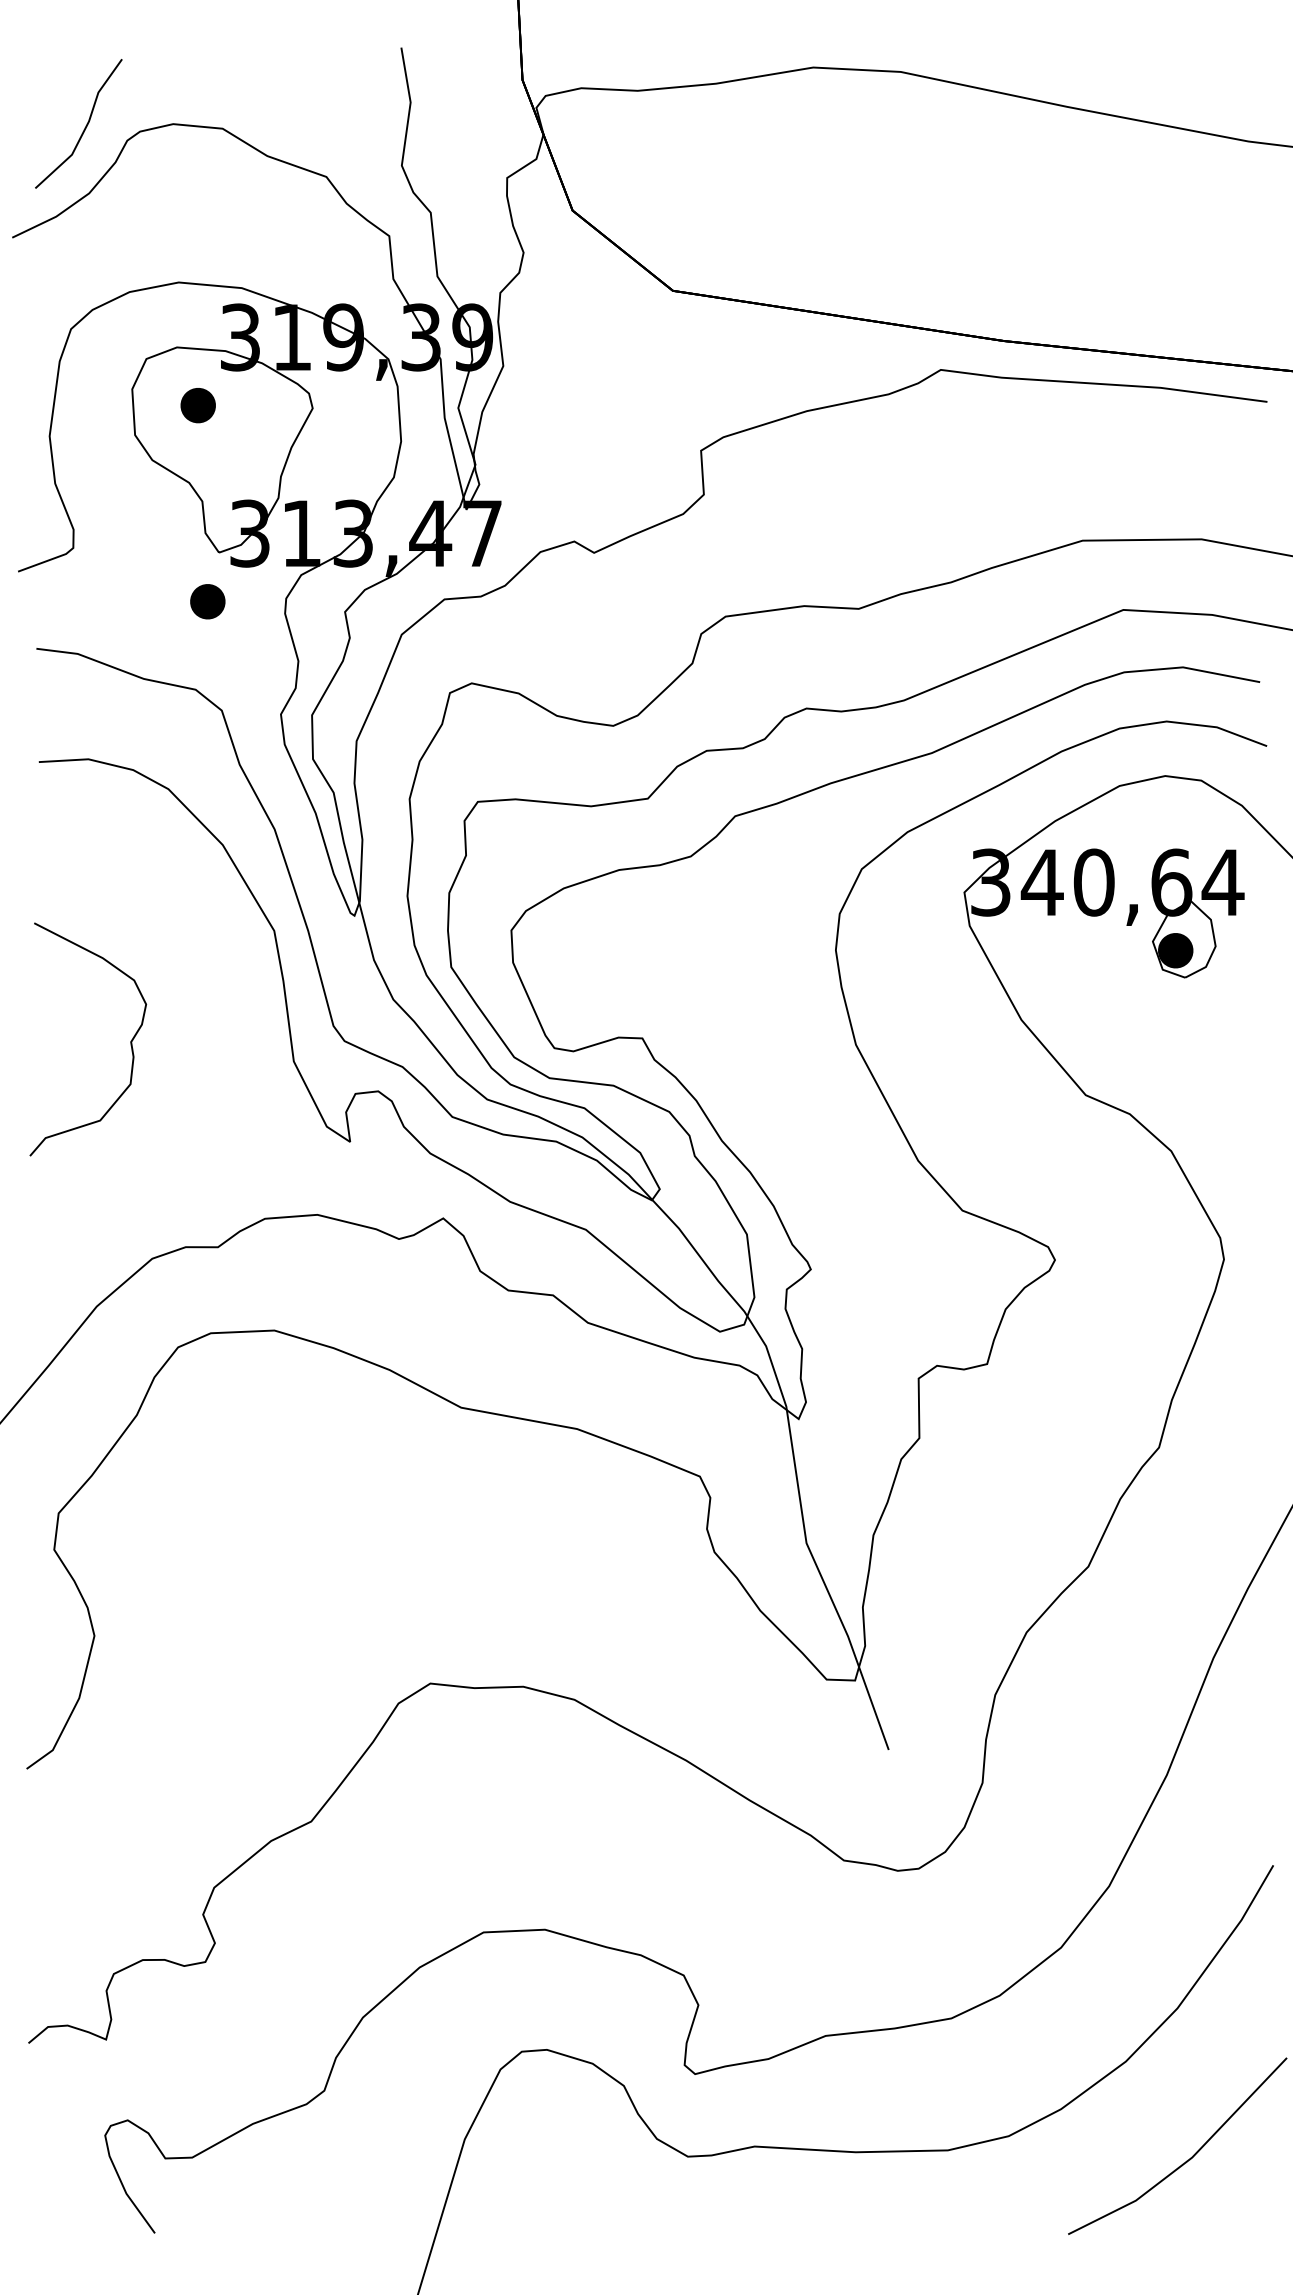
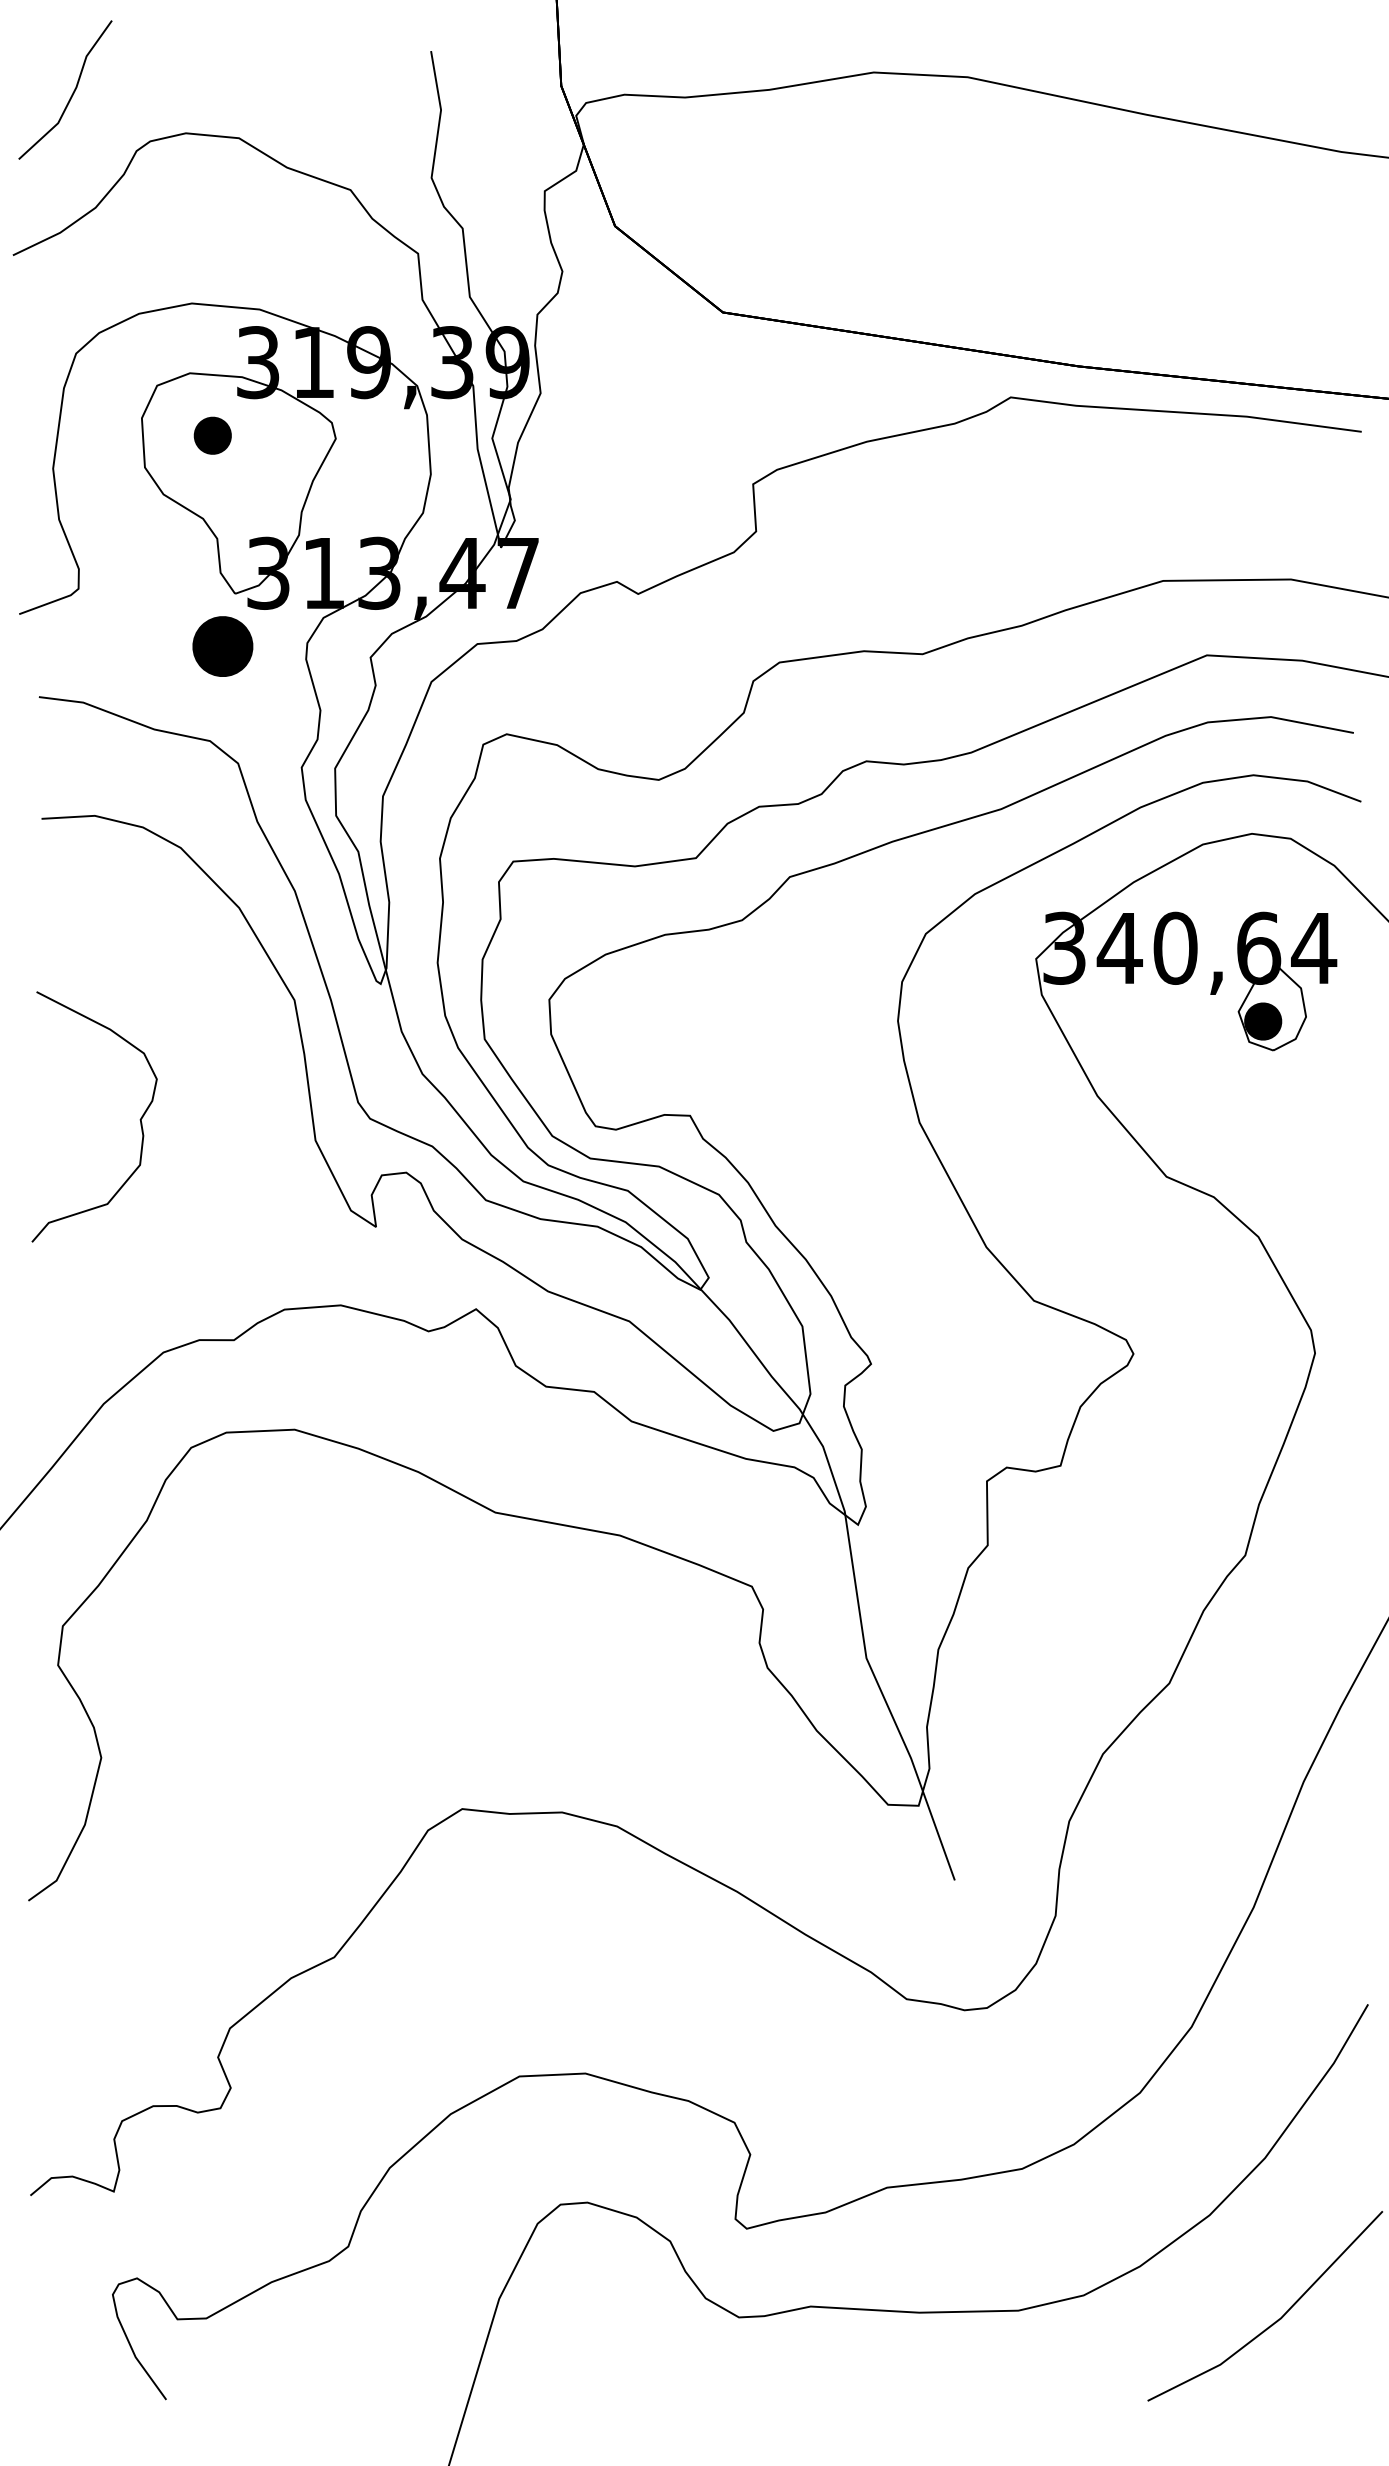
line: (85, 126) -> (72, 92), moved
part: (208, 601) -> (223, 646), size x1.6

